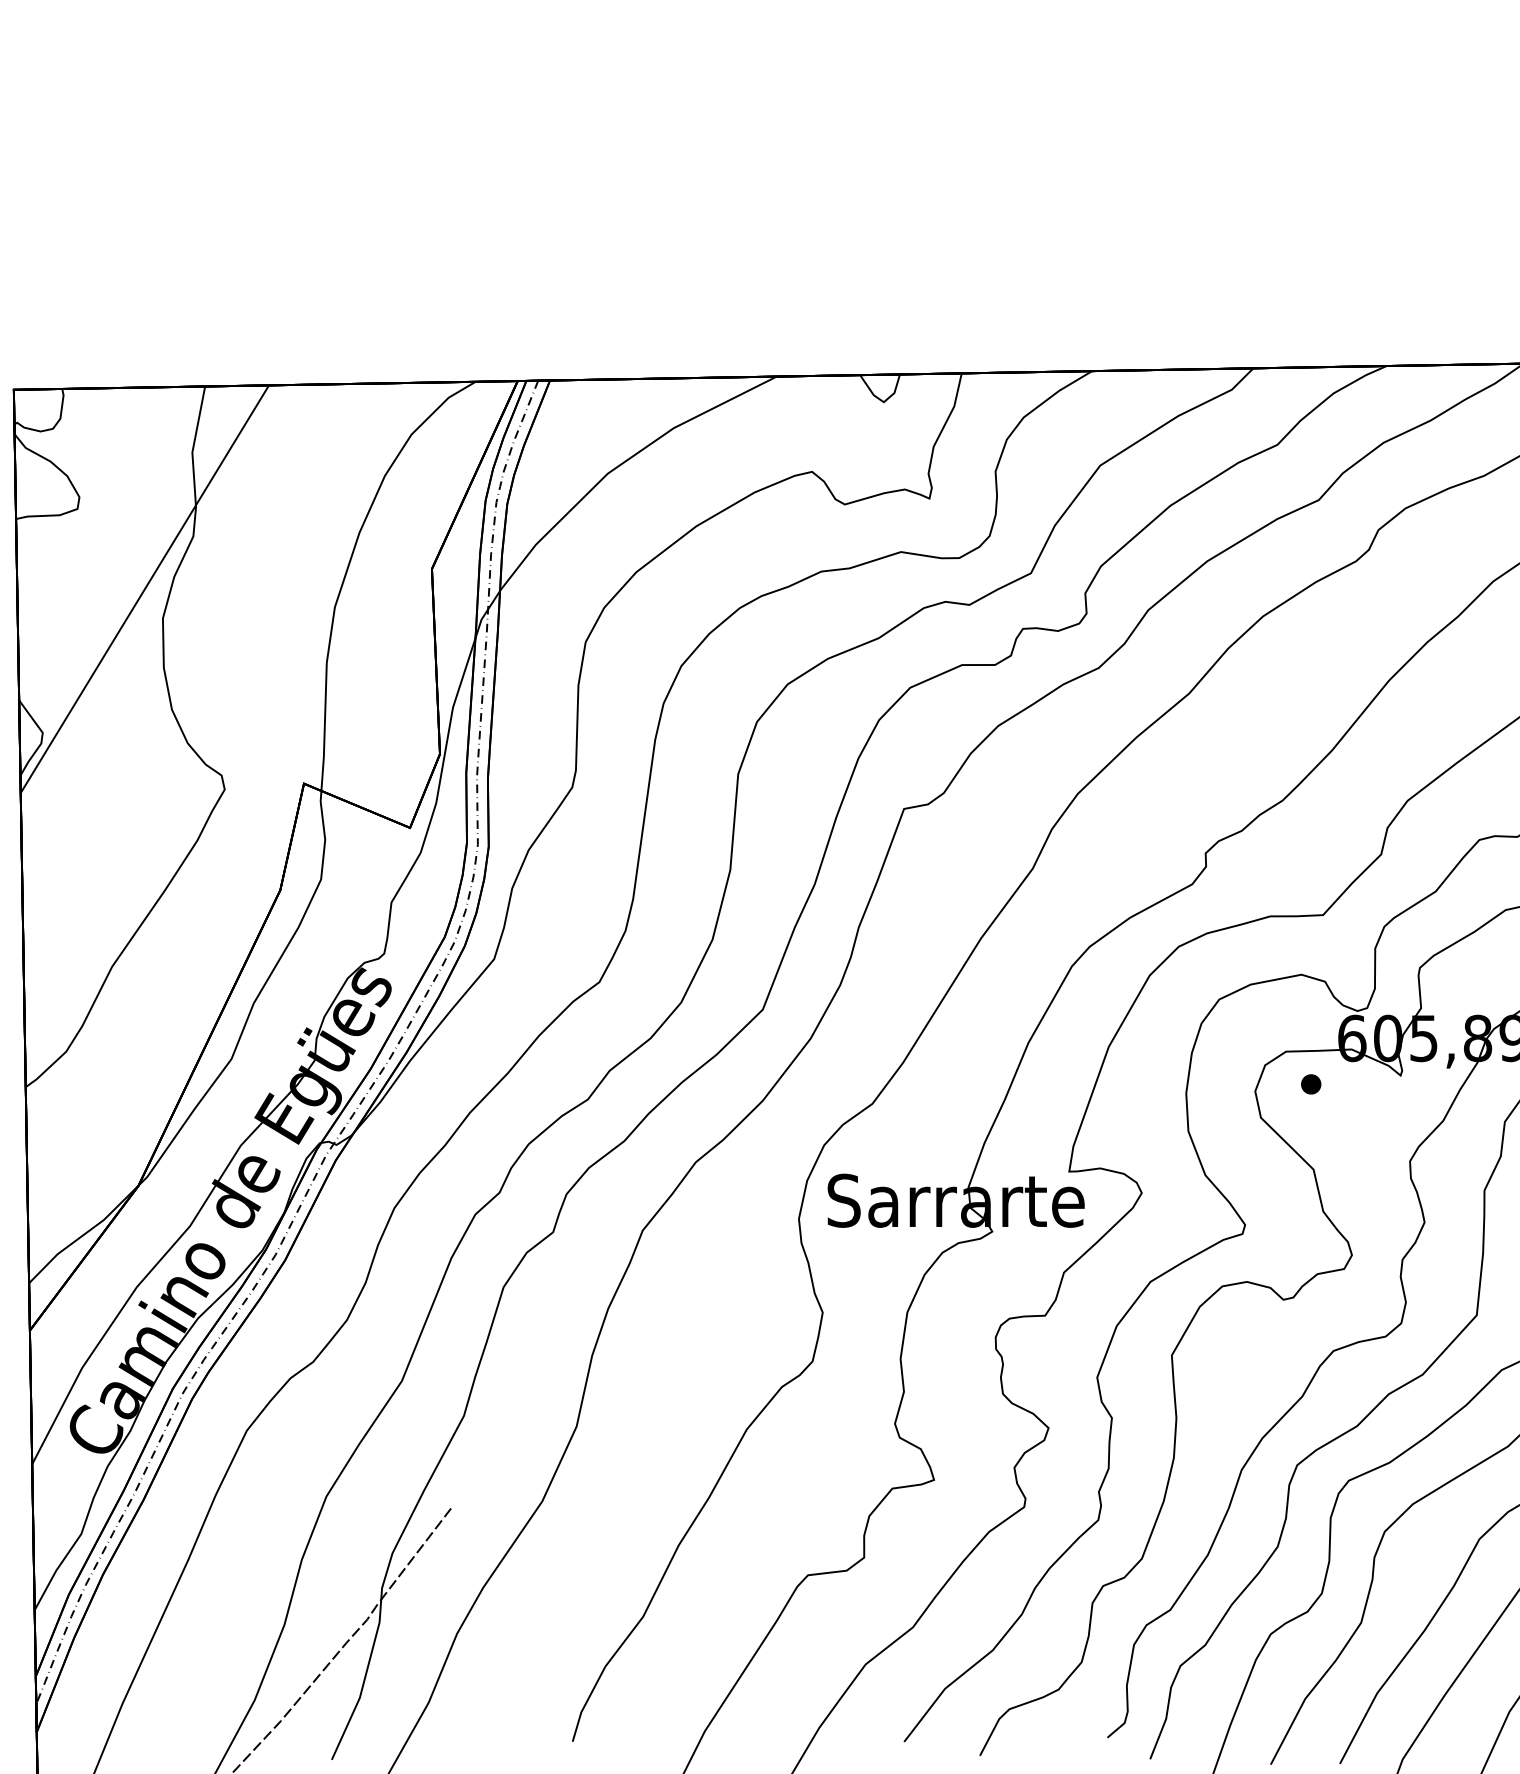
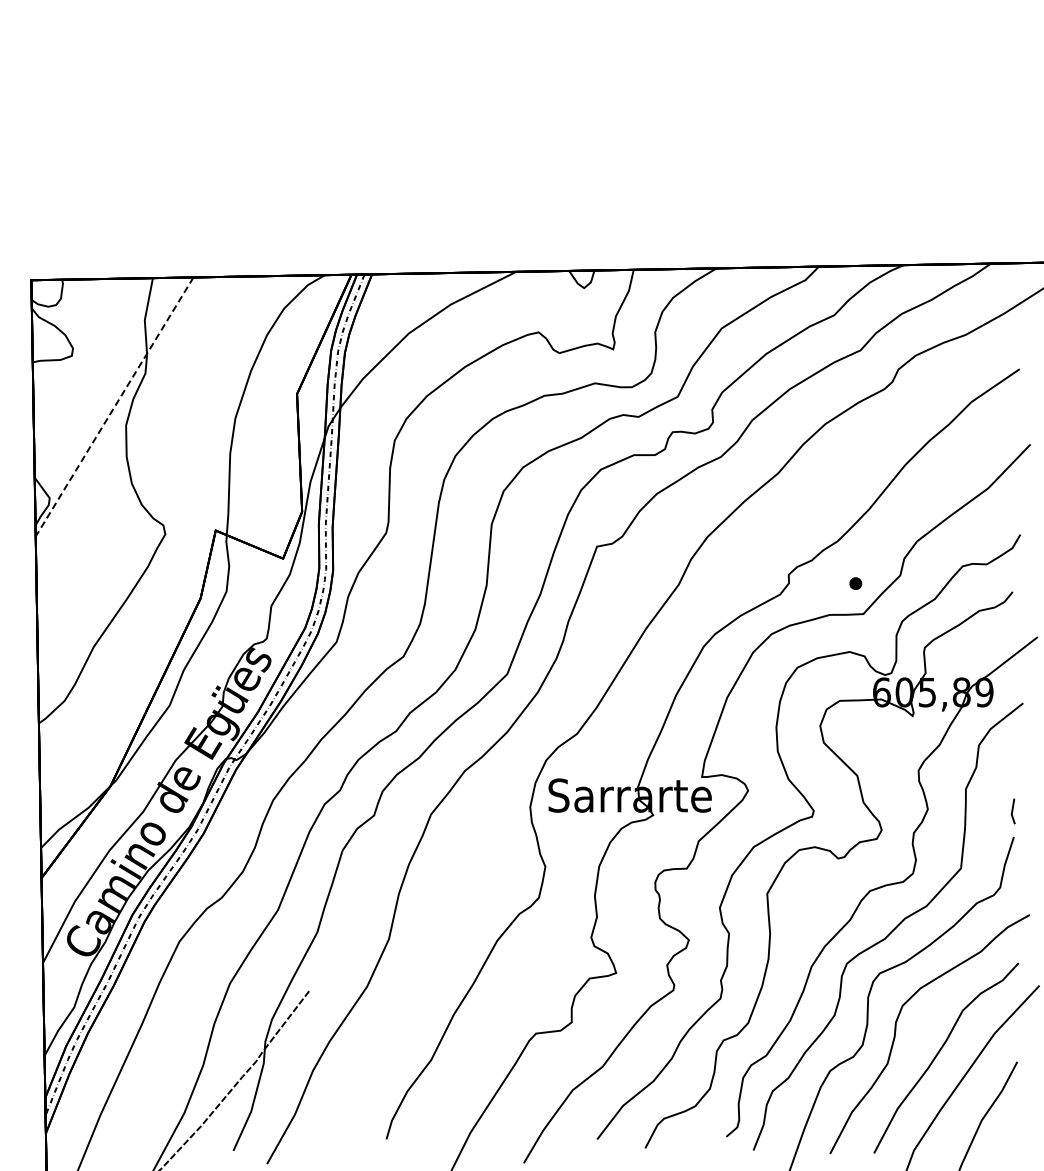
line: (144, 588) -> (114, 406), solid -> dashed
part: (1310, 1084) -> (855, 583), moved

